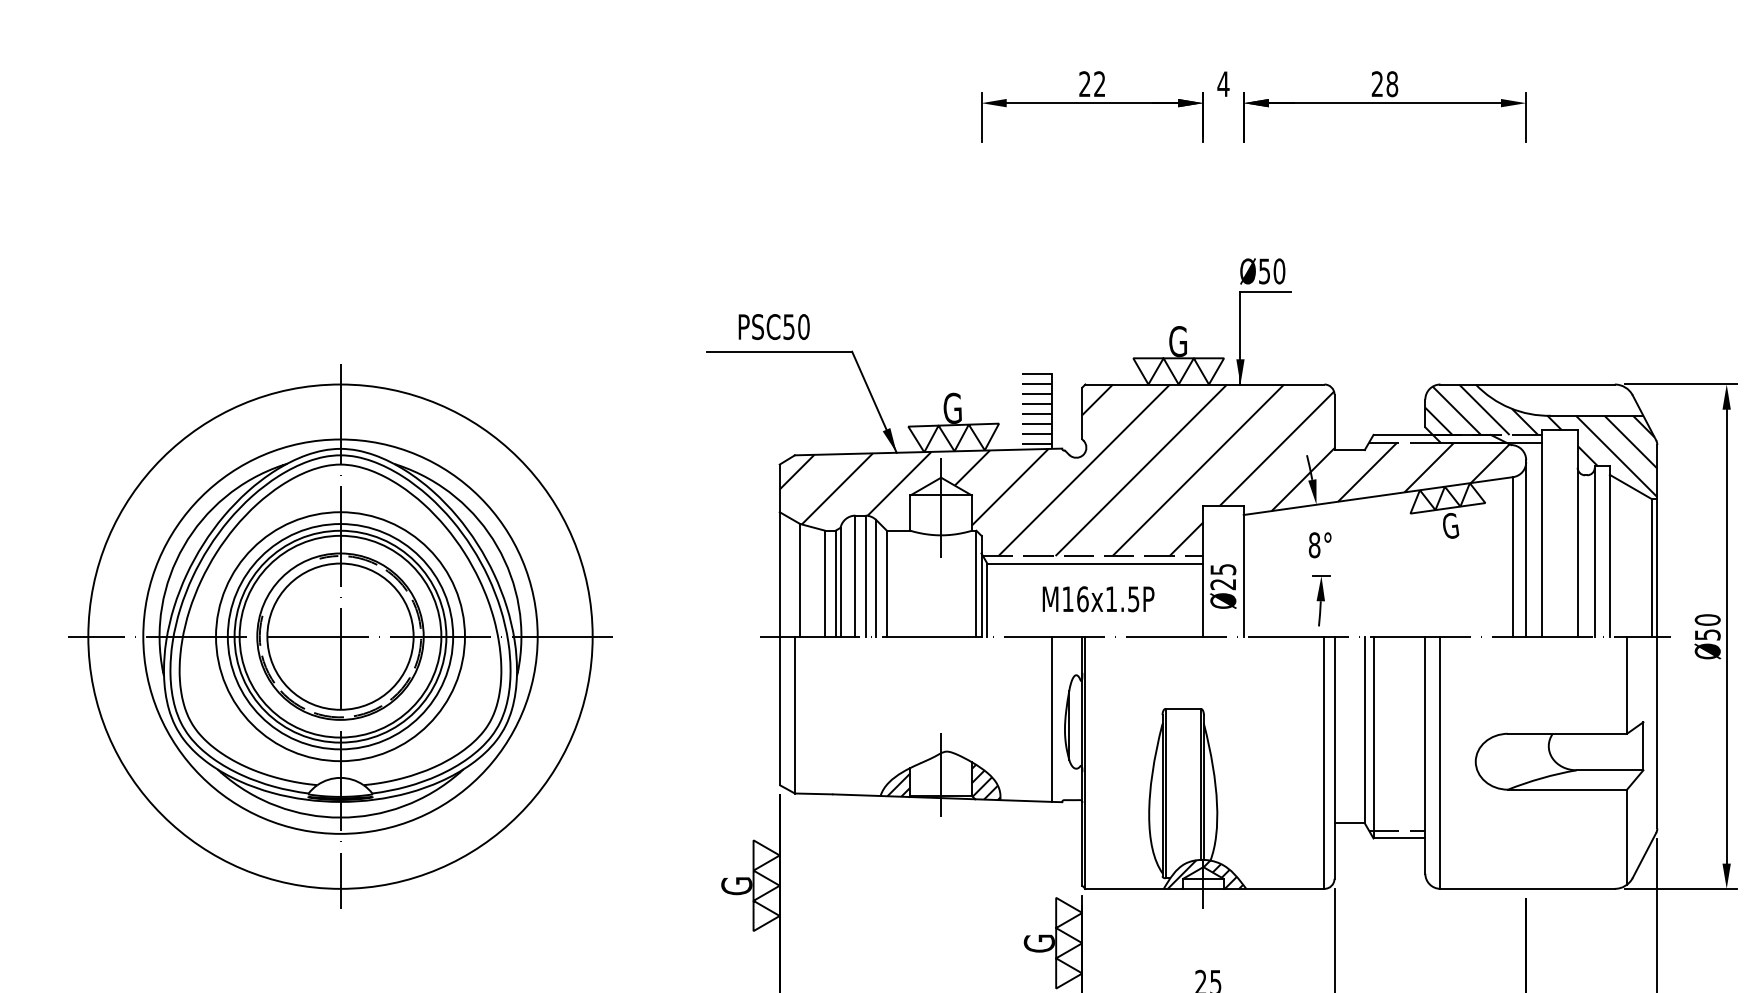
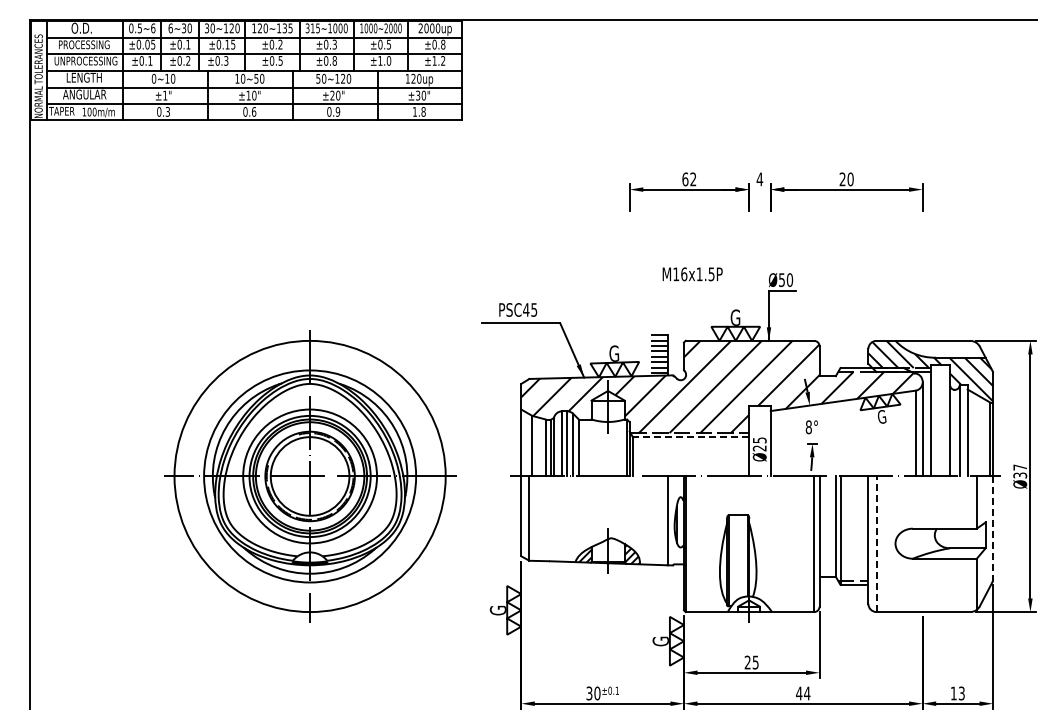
text: (1392, 82) -> (850, 178), 28 -> 20
text: (1085, 84) -> (685, 179), 22 -> 62
text: (796, 326) -> (530, 309), PSC50 -> PSC45
line: (1094, 564) -> (690, 437), solid -> dashed
text: (1098, 599) -> (692, 274), moved
text: (1708, 627) -> (1020, 471), Ø50 -> Ø37
part: (341, 636) -> (310, 476), moved
line: (1658, 733) -> (993, 528), solid -> dashed
line: (1440, 763) -> (876, 544), solid -> dashed
hatch: (1204, 874) -> (749, 604), removed

